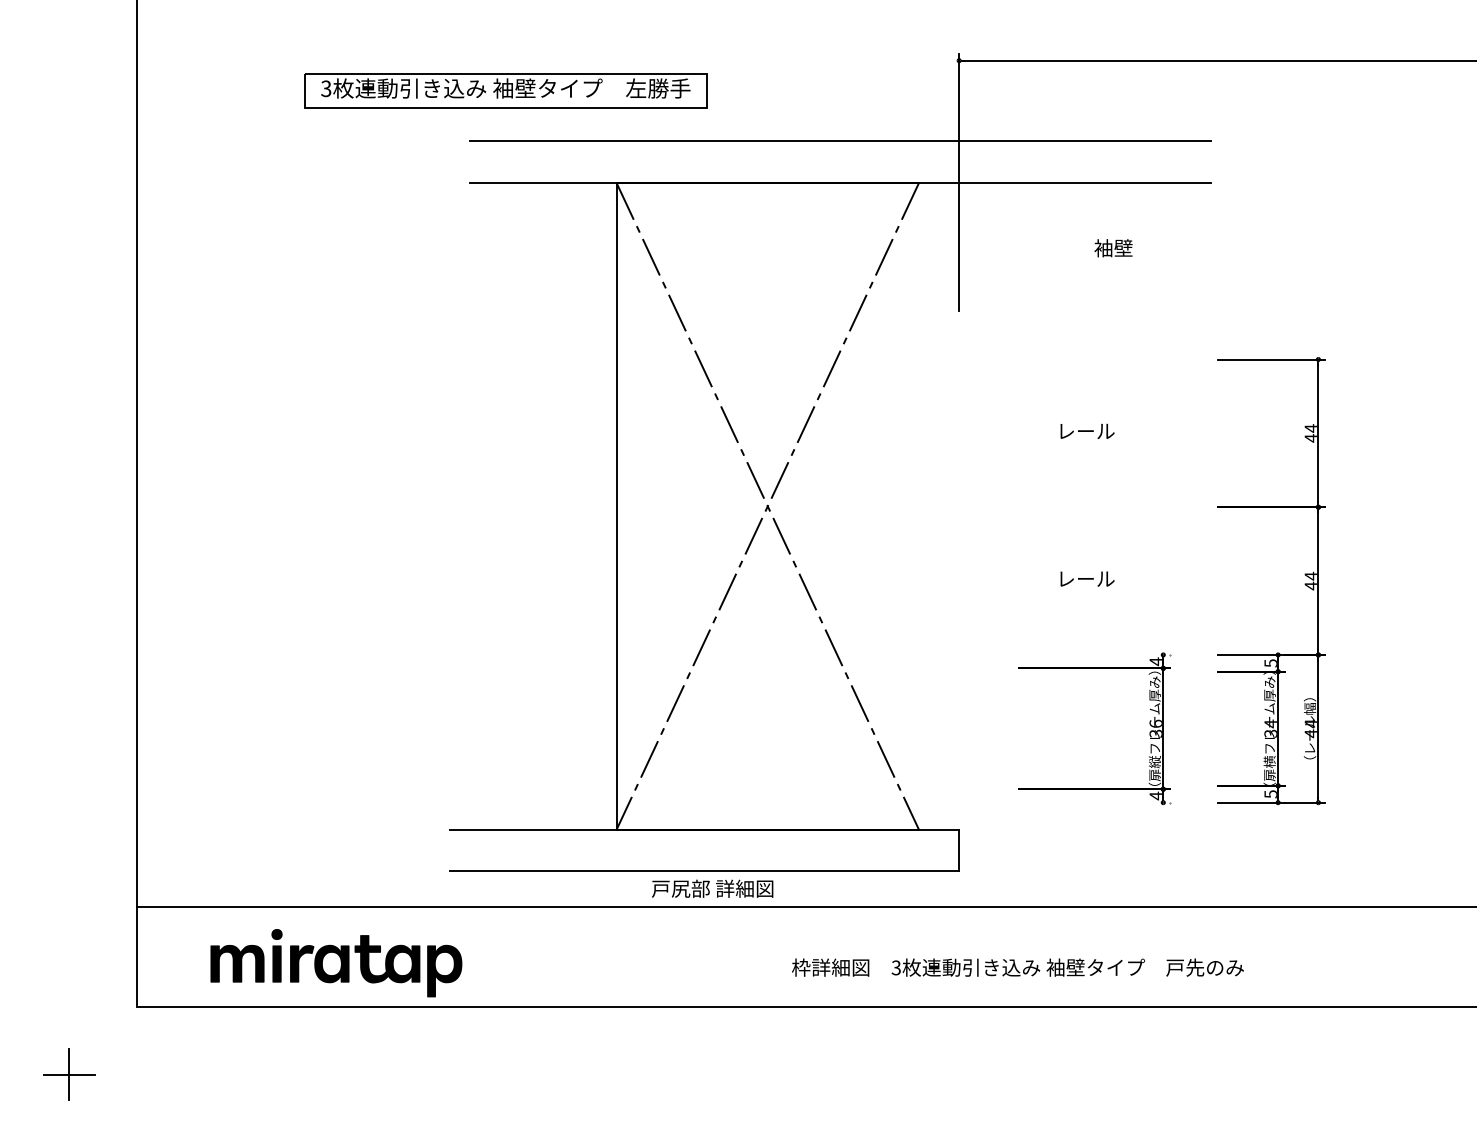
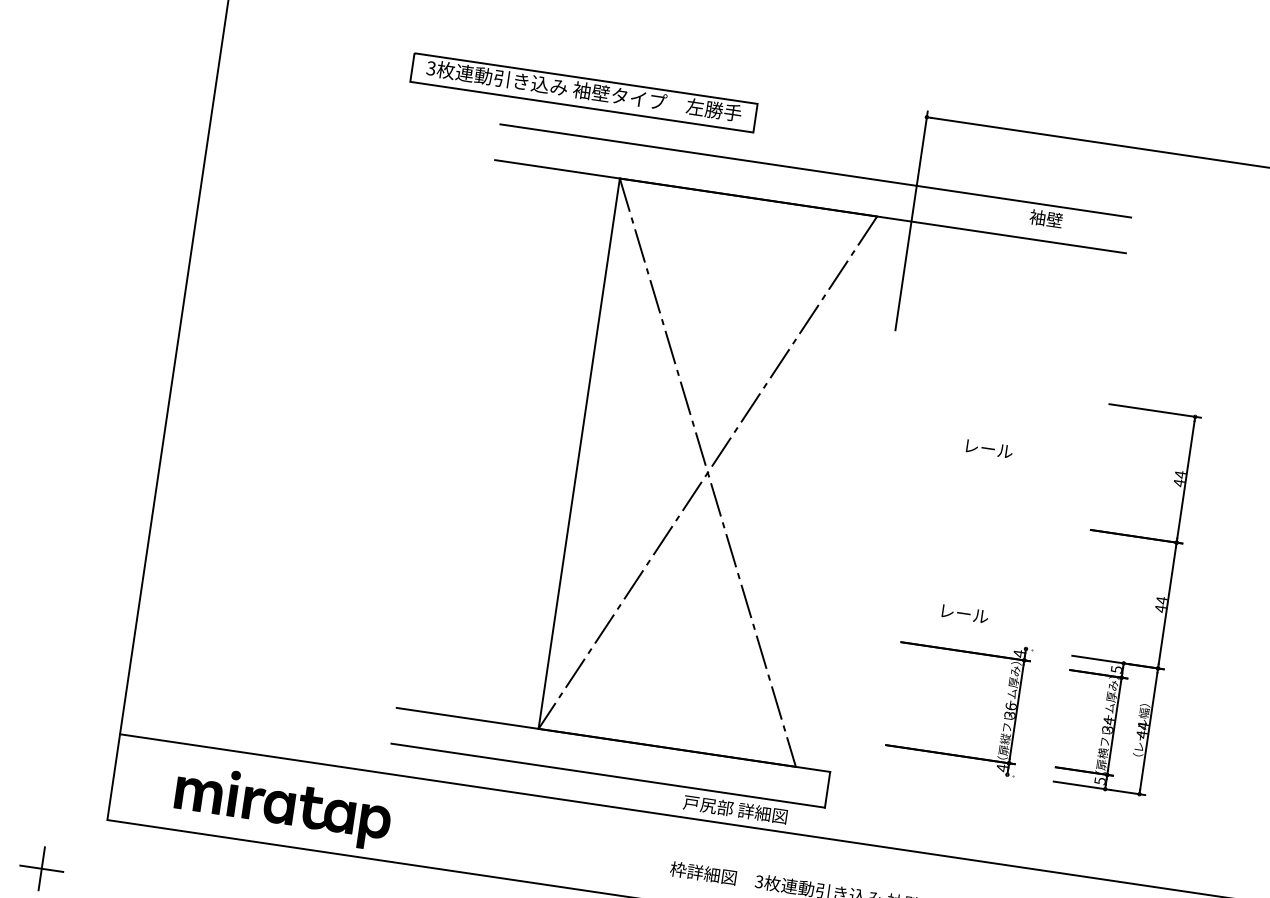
part: (505, 90) -> (583, 92), moved
text: (1113, 248) -> (1046, 219), moved
text: (1087, 578) -> (965, 613), moved
text: (712, 888) -> (735, 809), moved

